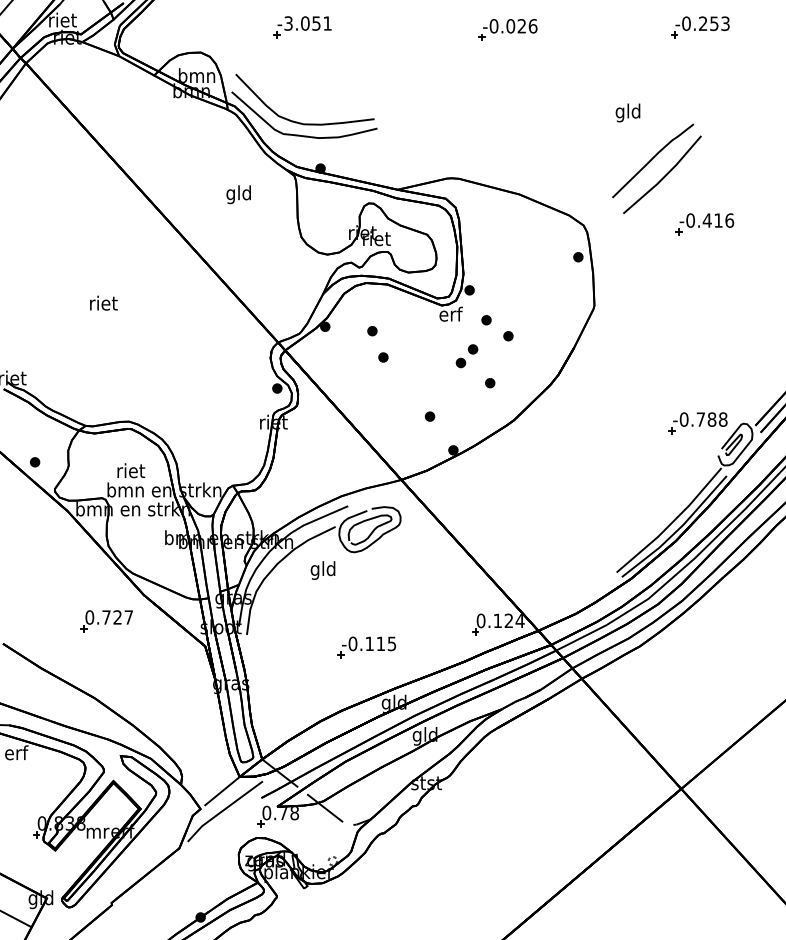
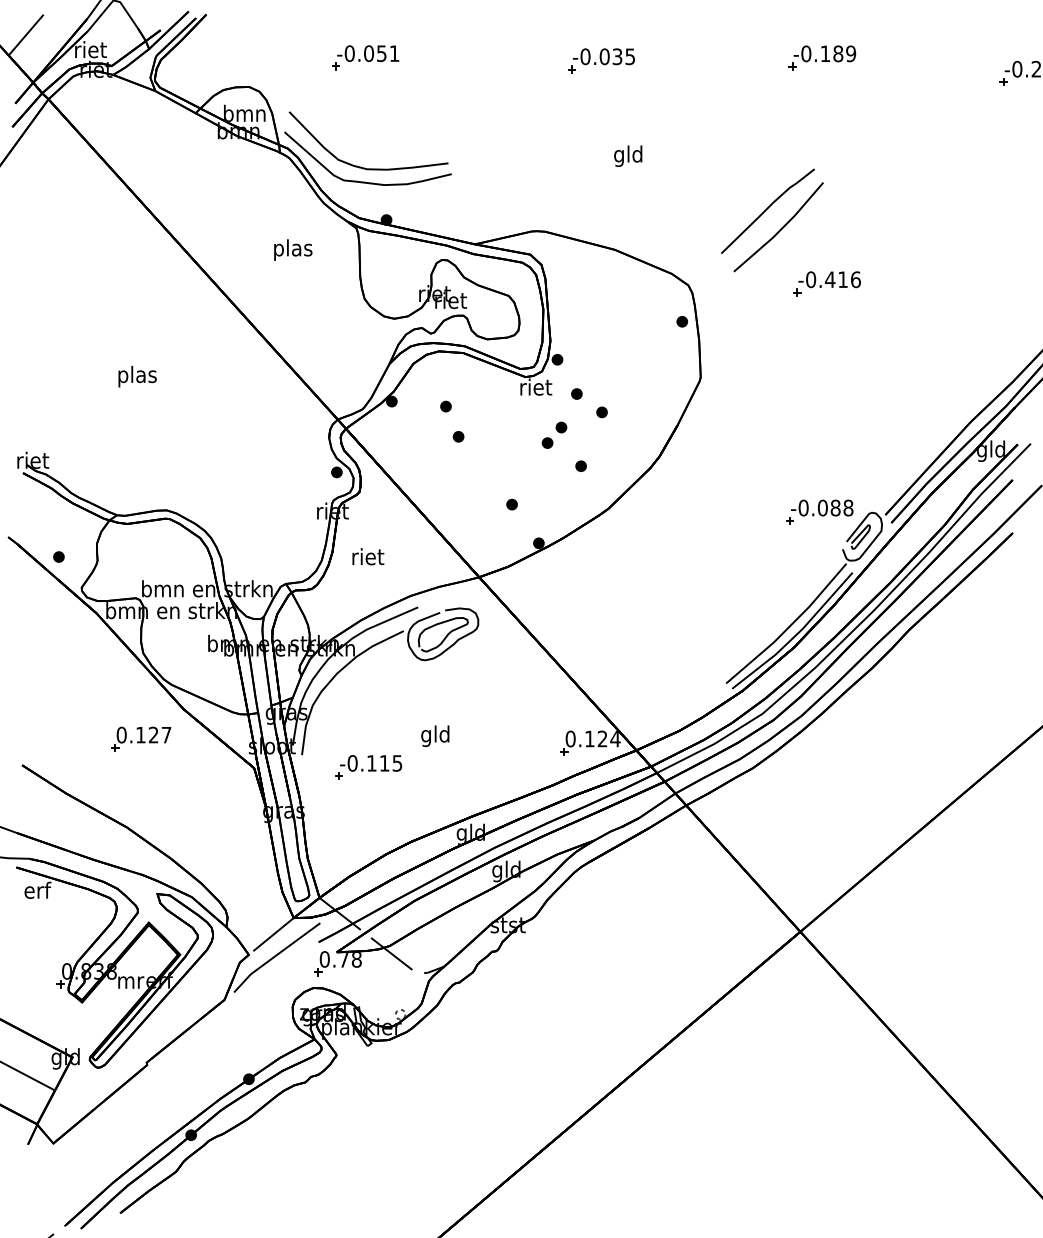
text: (288, 23) -> (349, 53), -3.051 -> -0.051
text: (714, 23) -> (838, 53), -0.253 -> -0.189
text: (527, 26) -> (623, 56), -0.026 -> -0.035
text: (628, 112) -> (628, 155), moved
text: (239, 194) -> (293, 249), gld -> plas
text: (103, 304) -> (137, 376), riet -> plas
text: (451, 313) -> (536, 386), erf -> riet
text: (700, 419) -> (822, 507), -0.788 -> -0.088
text: (131, 470) -> (368, 556), moved
text: (323, 569) -> (435, 735), moved
text: (106, 617) -> (140, 735), 0.727 -> 0.127
part: (366, 647) -> (368, 767), moved

